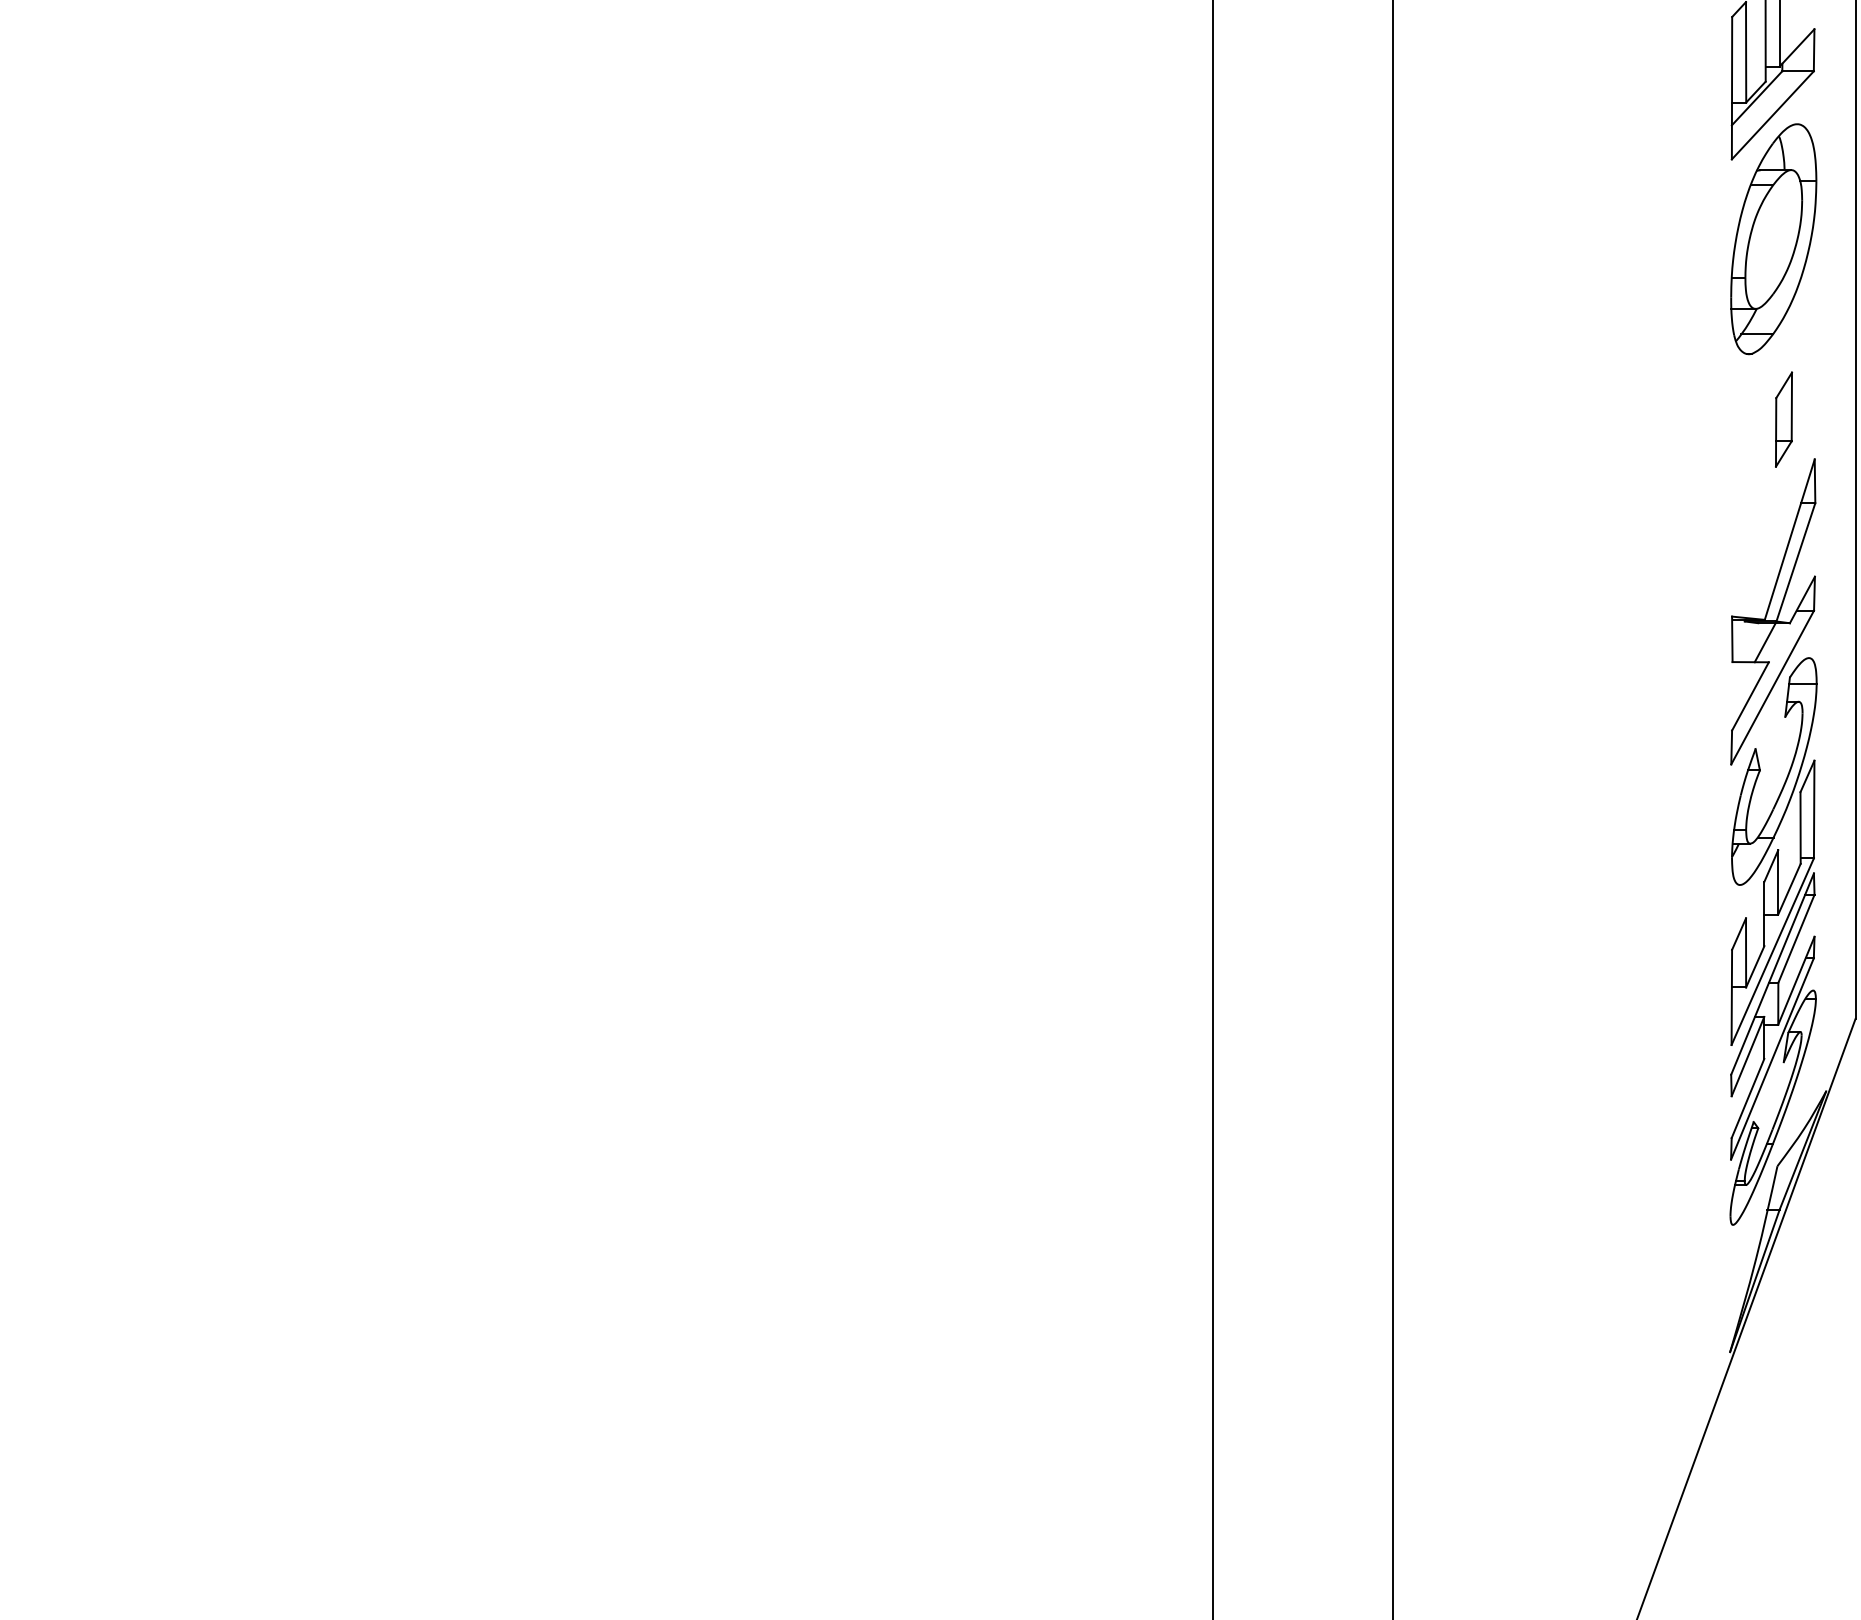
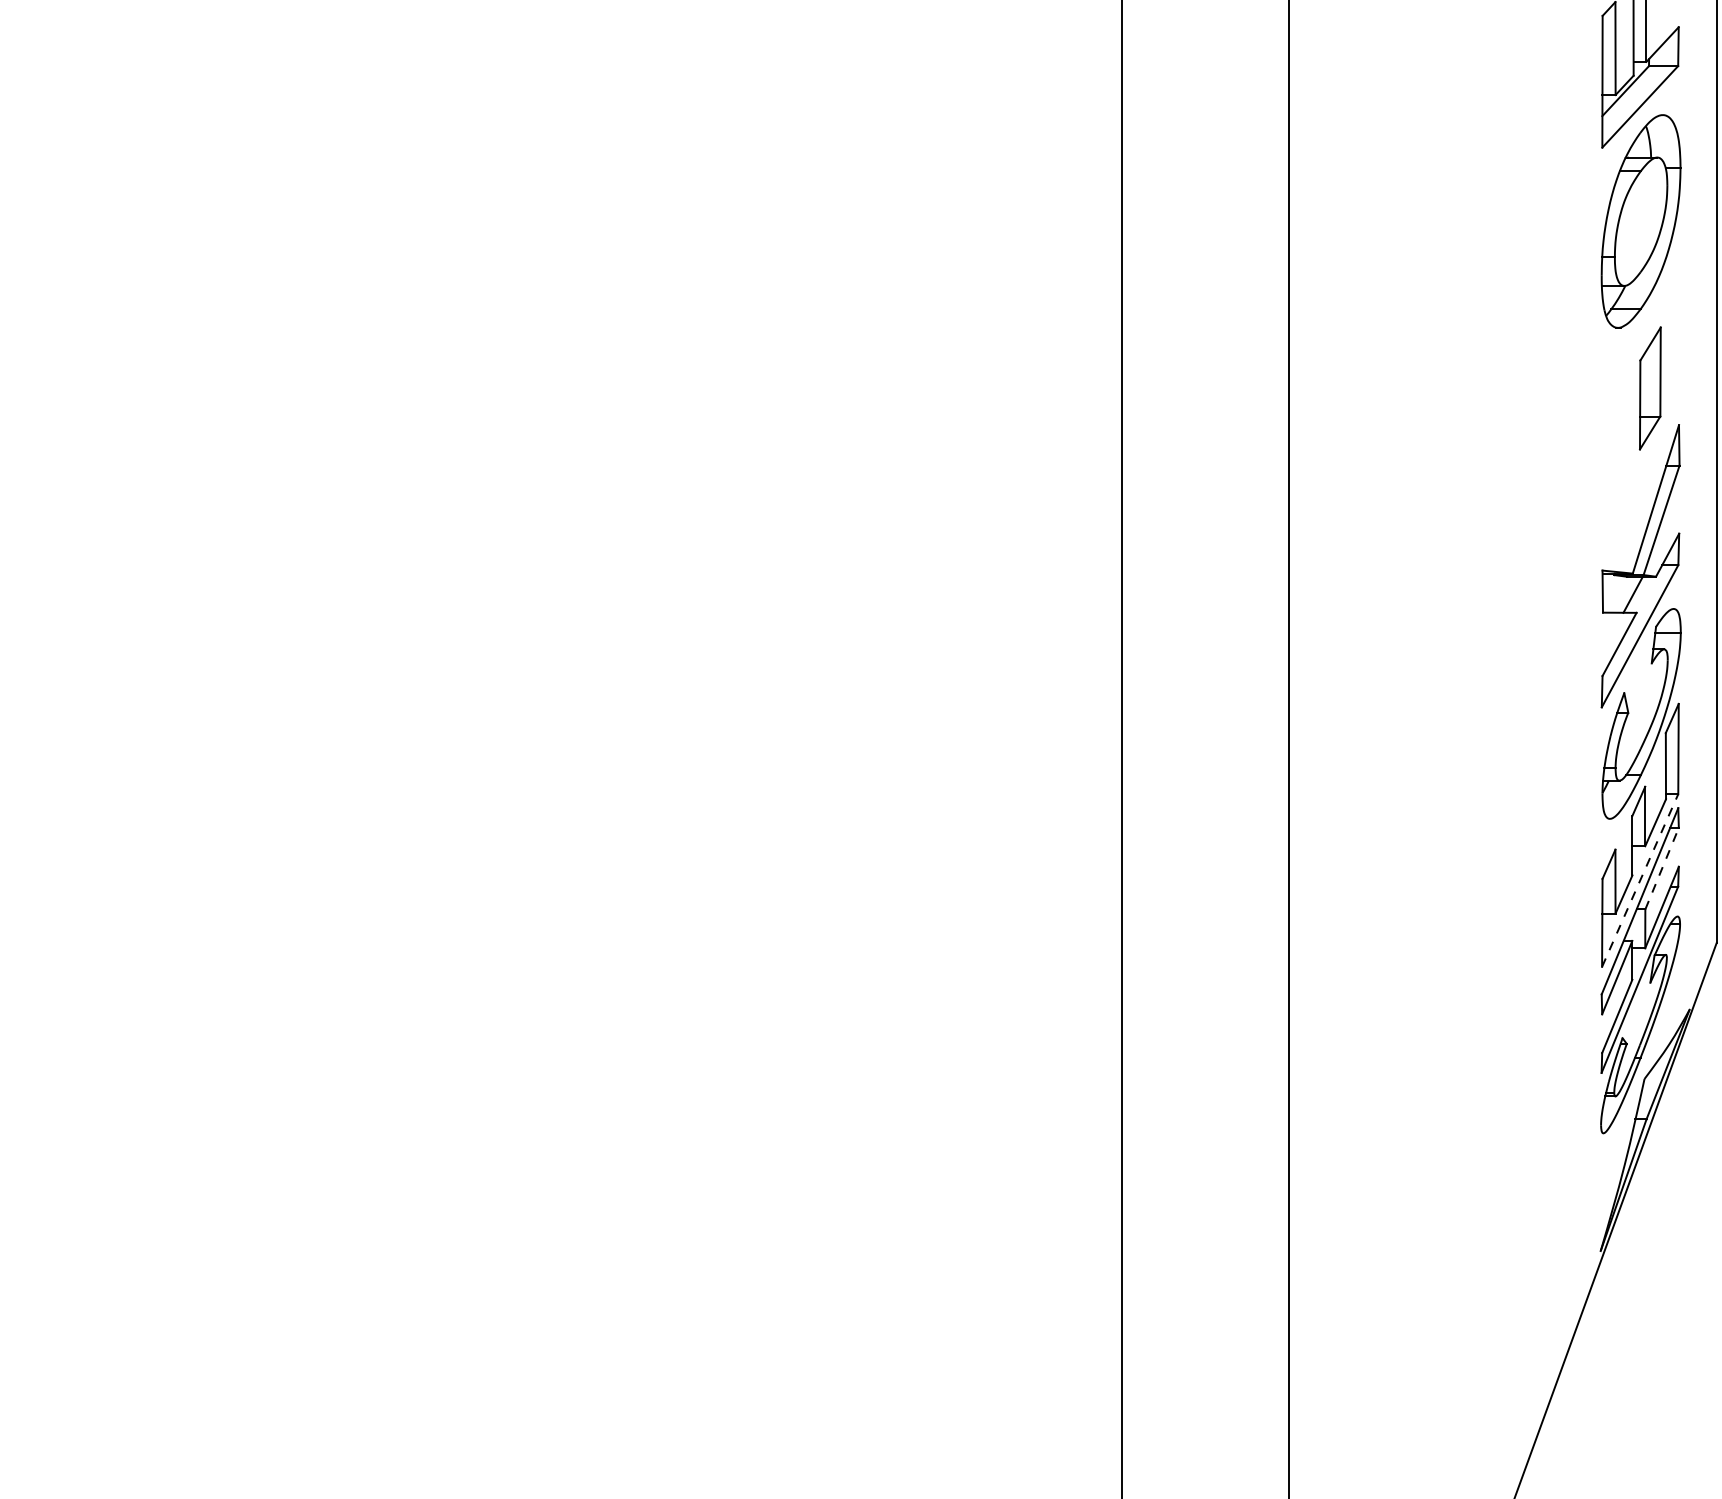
part: (1784, 419) -> (1651, 388), size x1.4
line: (1796, 938) -> (1662, 868), solid -> dashed
line: (1772, 951) -> (1639, 880), solid -> dashed

